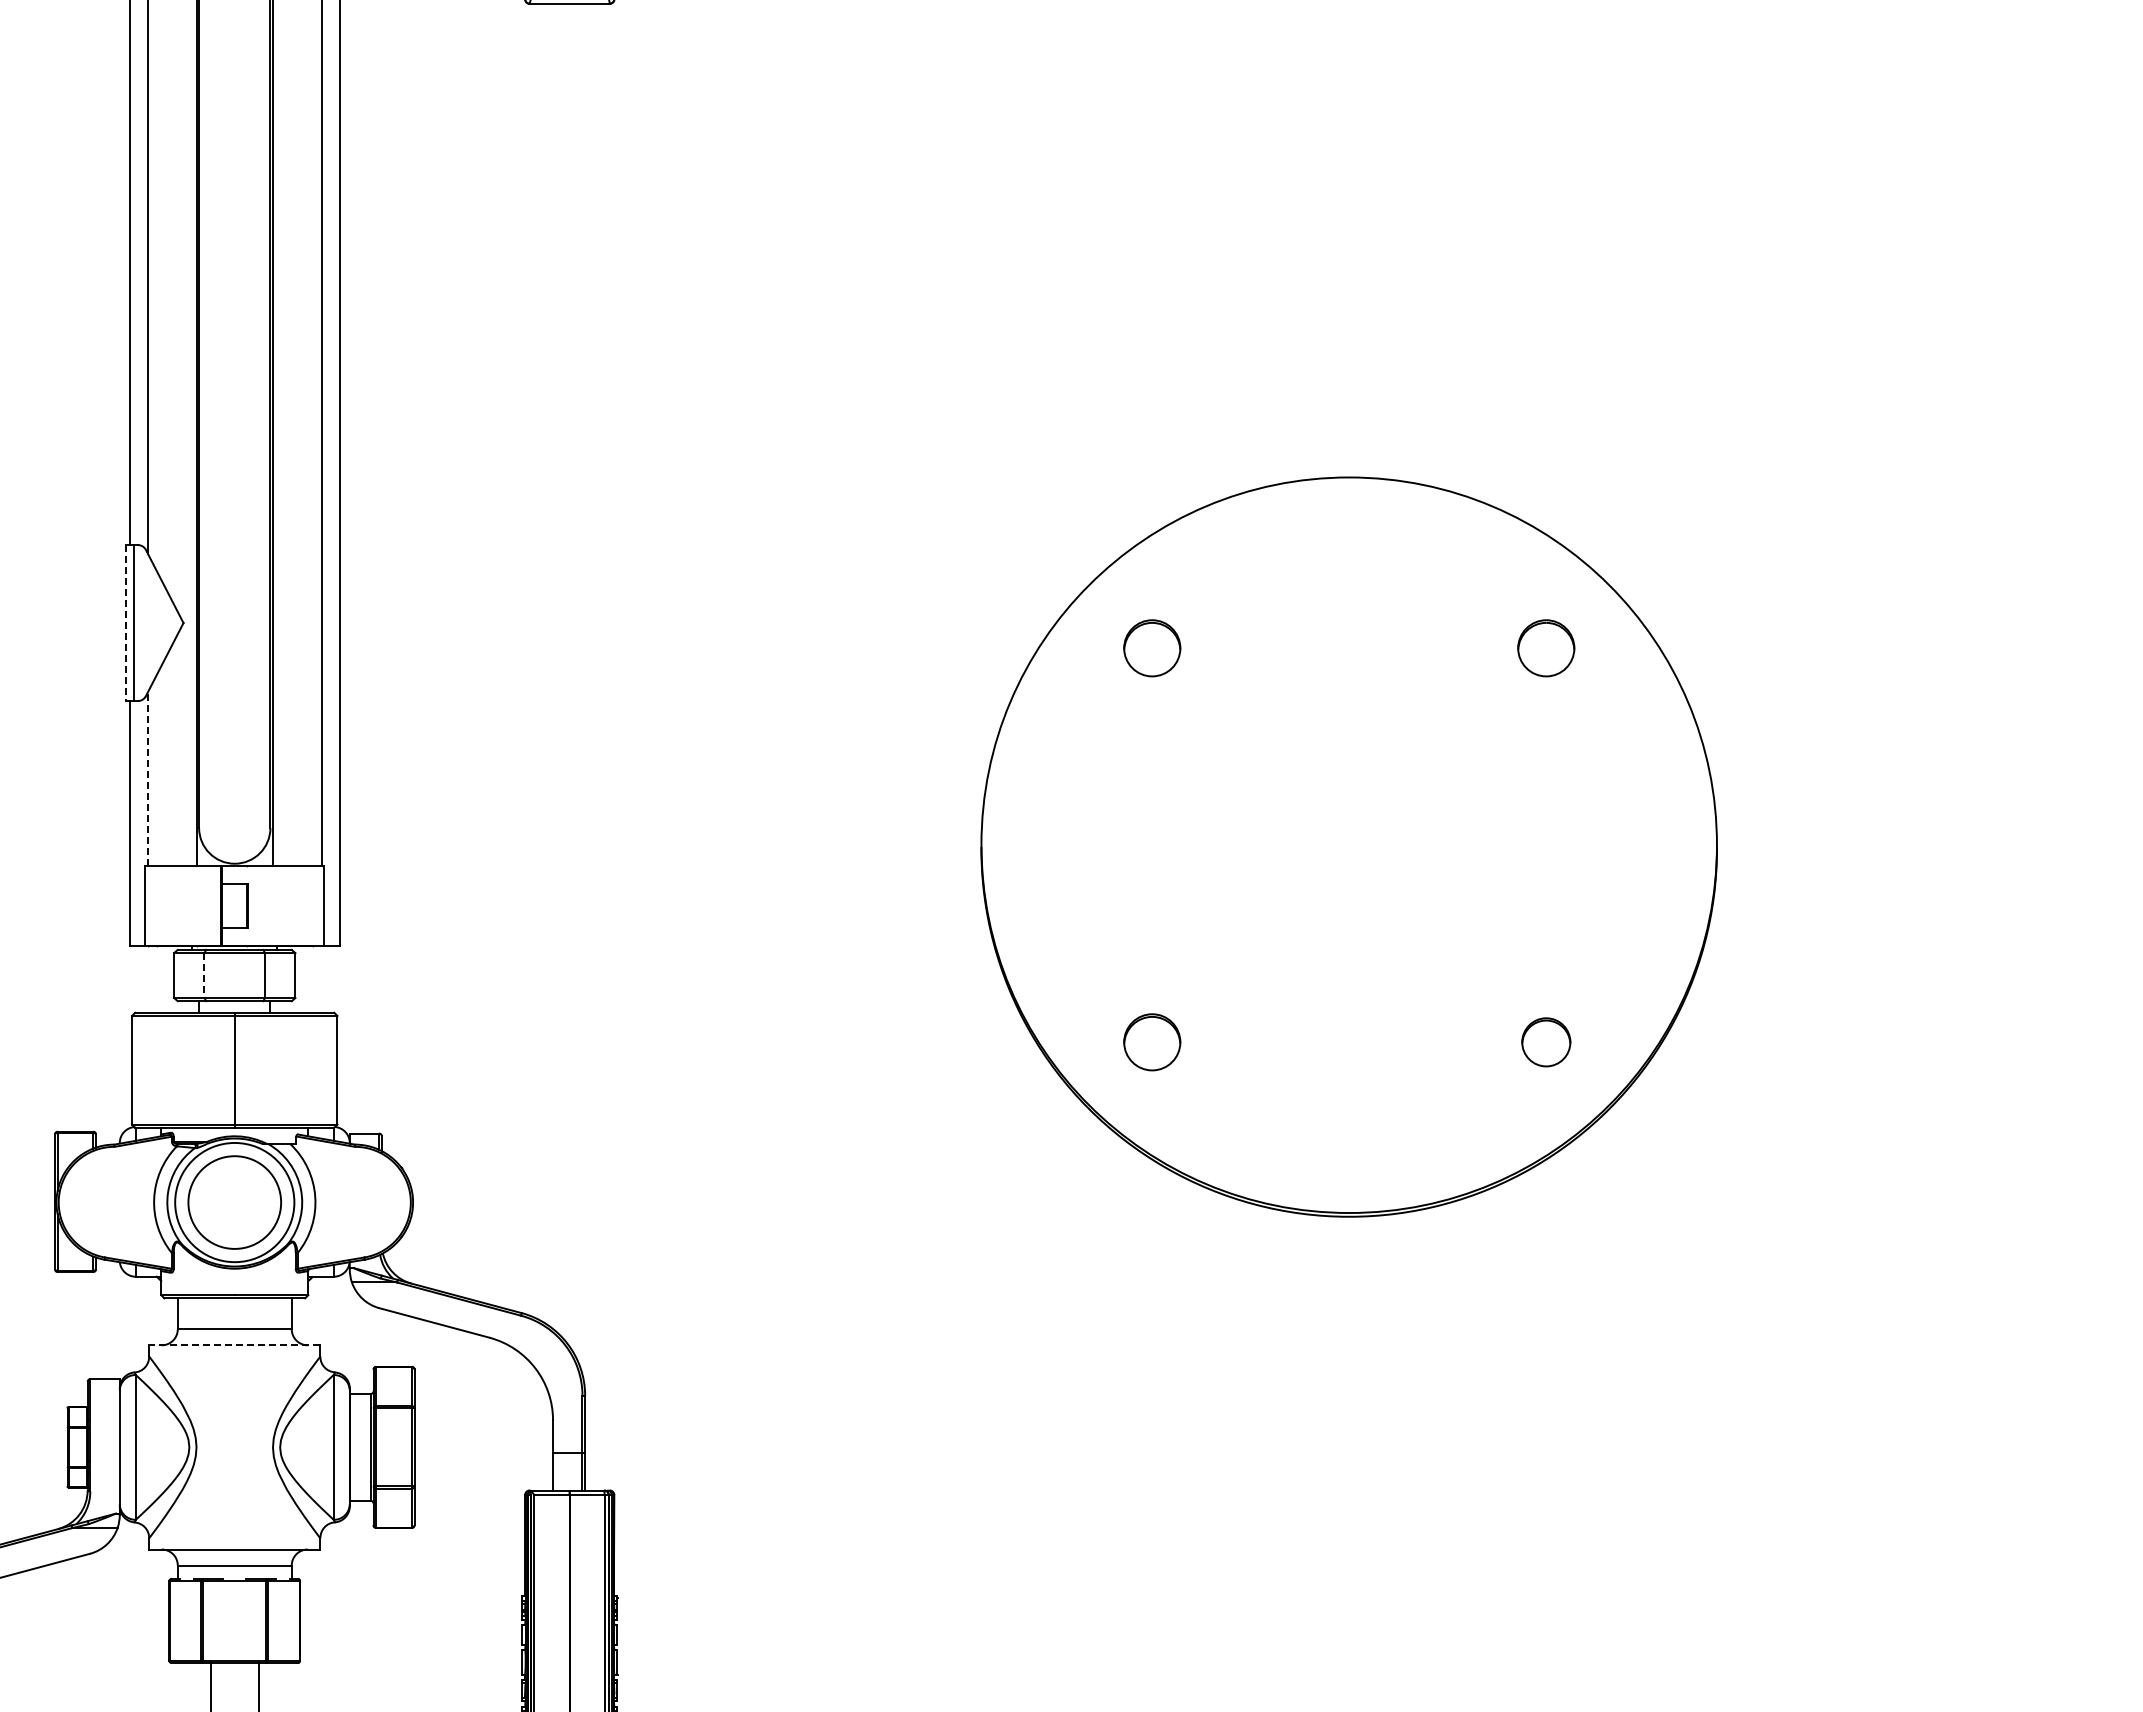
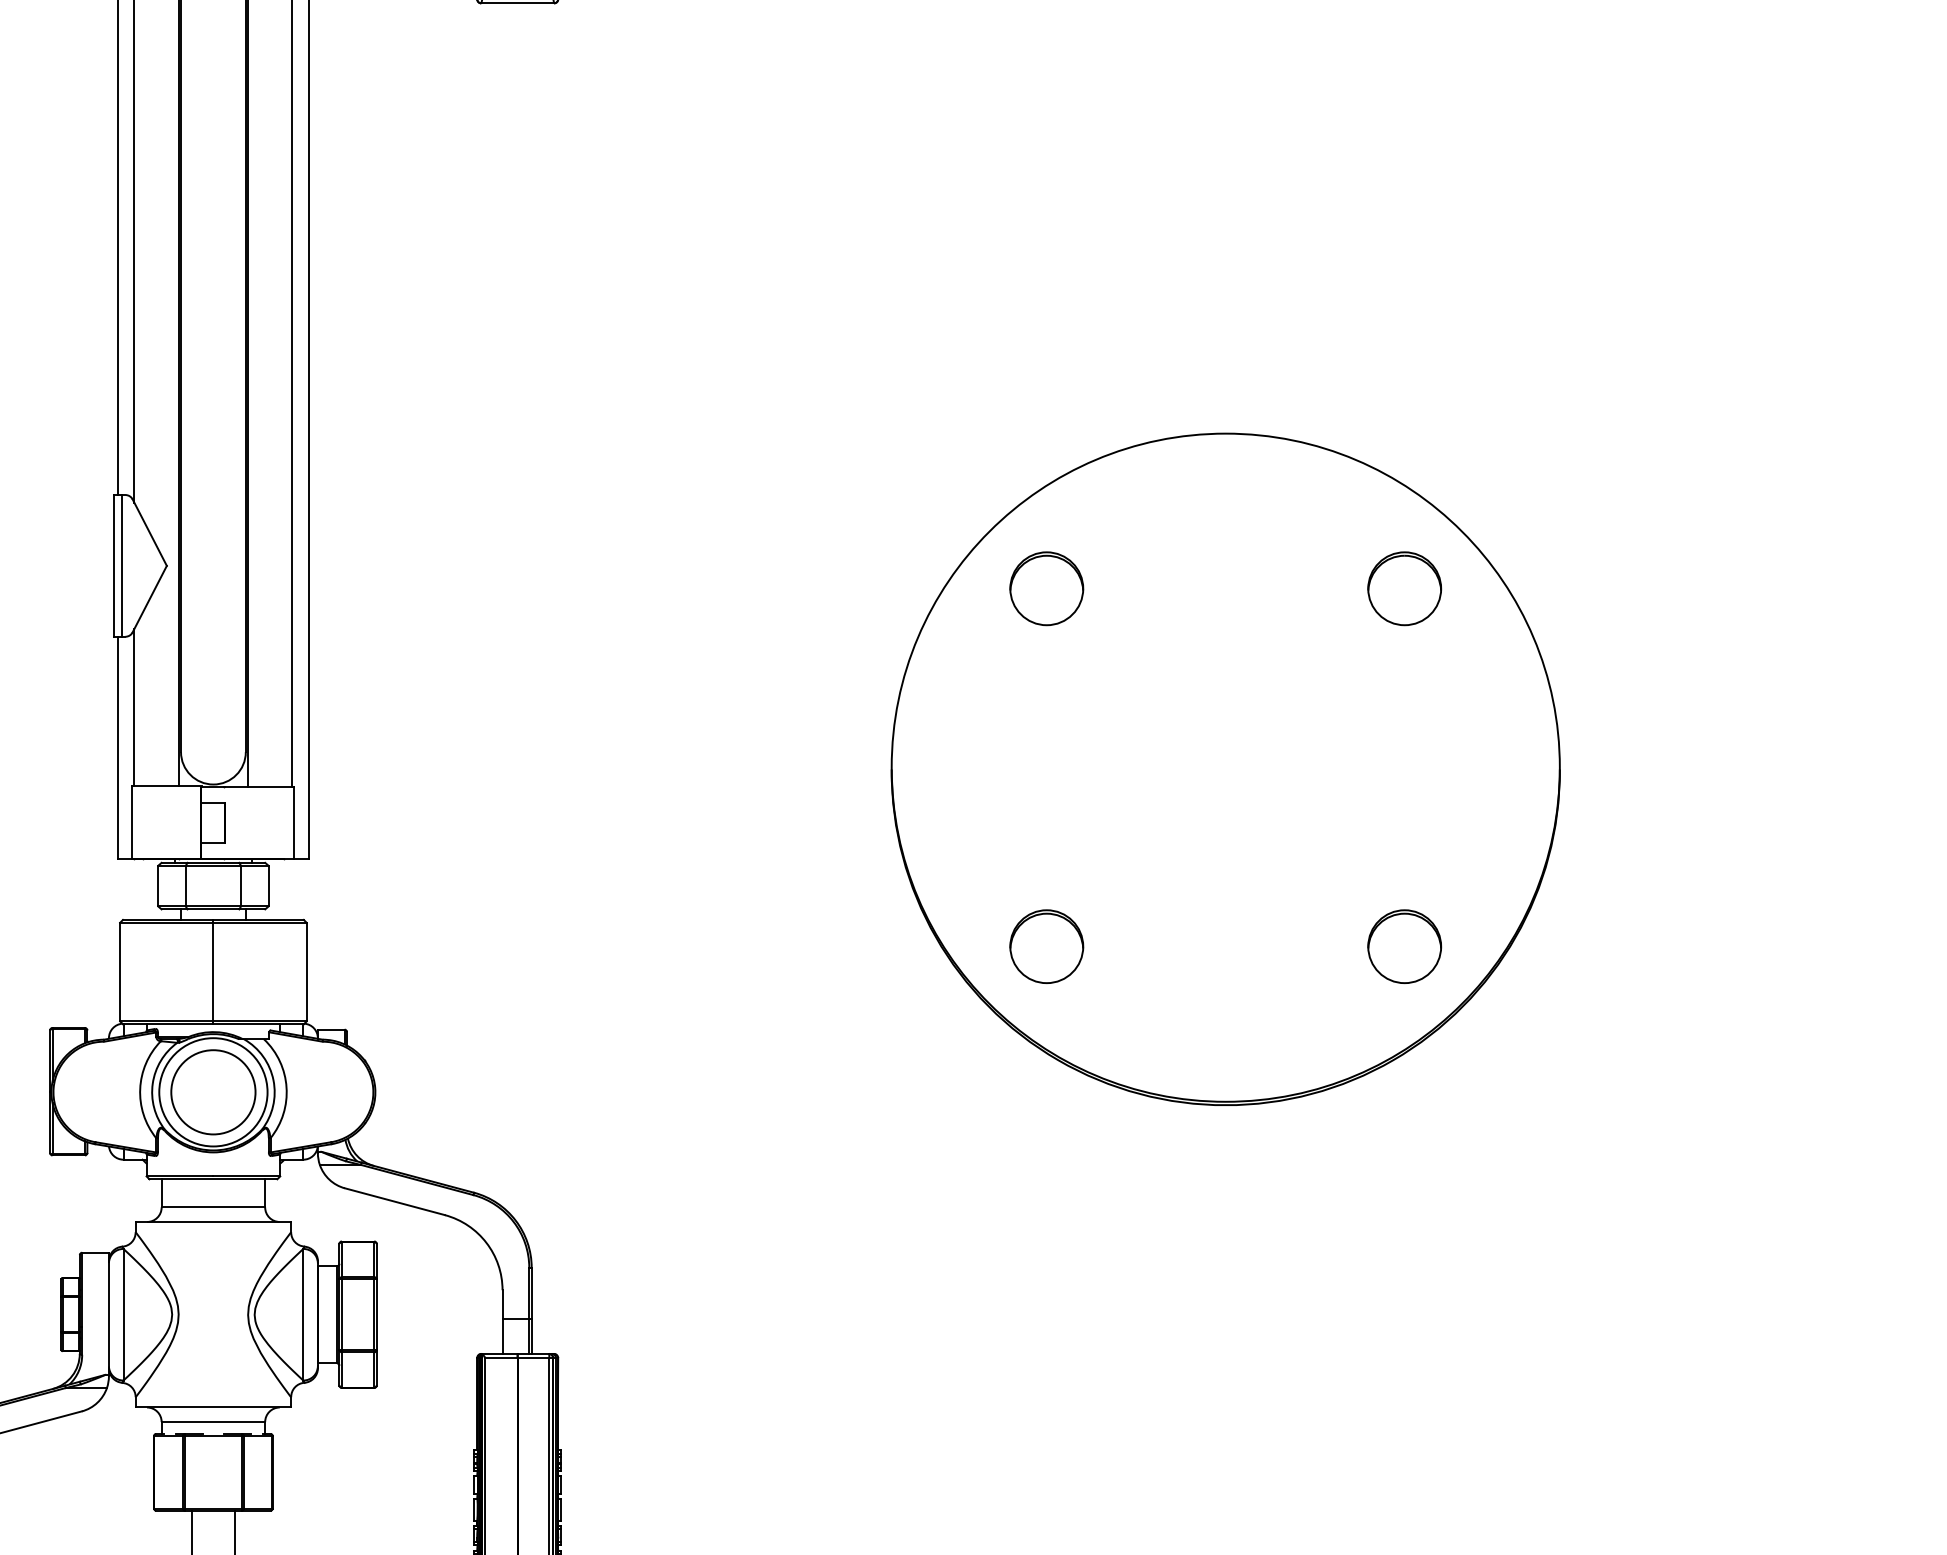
line: (125, 623) -> (114, 566), dashed -> solid
part: (1152, 648) -> (1047, 589), size x1.43
part: (1546, 648) -> (1404, 589), size x1.43
line: (147, 779) -> (134, 708), dashed -> solid
line: (204, 976) -> (185, 886), dashed -> solid
part: (1152, 1042) -> (1047, 946), size x1.43
part: (1546, 1042) -> (1404, 946), size x1.67
line: (234, 1345) -> (213, 1222), dashed -> solid

